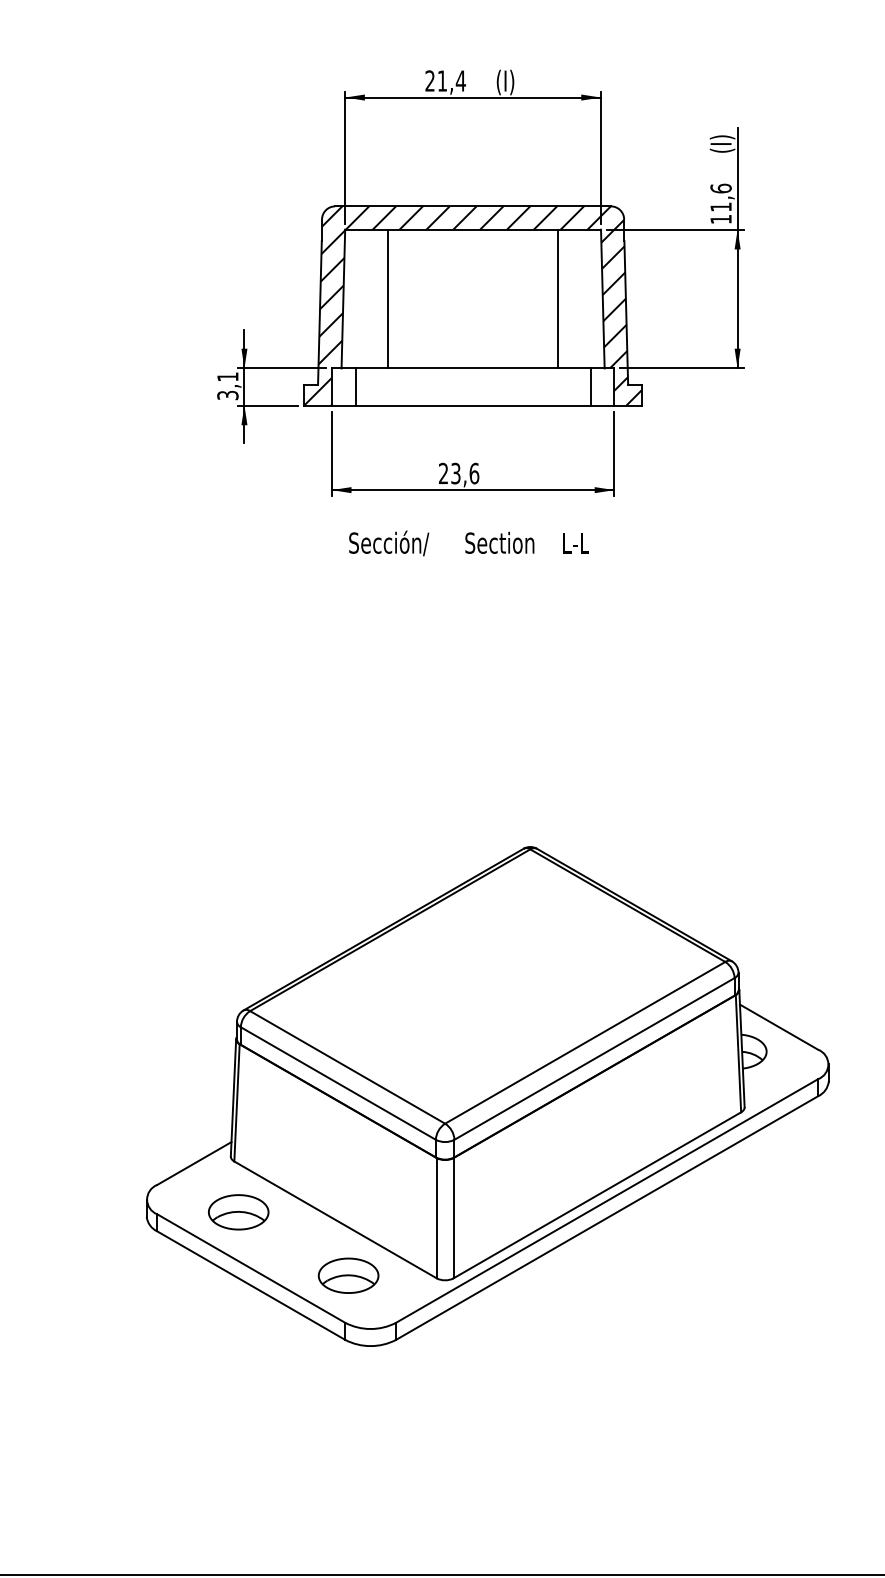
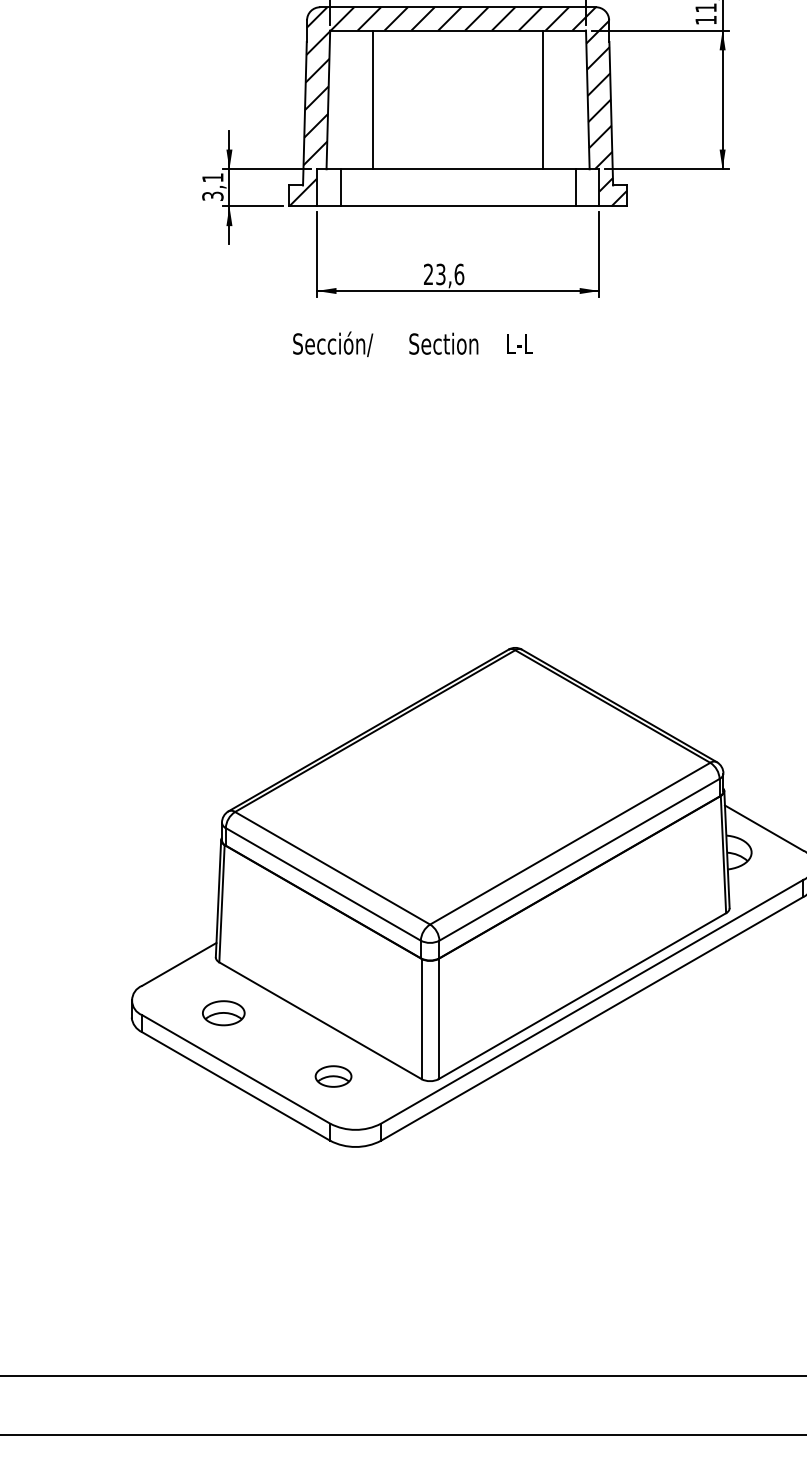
text: (468, 543) -> (412, 344), moved
part: (238, 1212) -> (223, 1013), size x0.7
part: (348, 1275) -> (333, 1076), size x0.6

